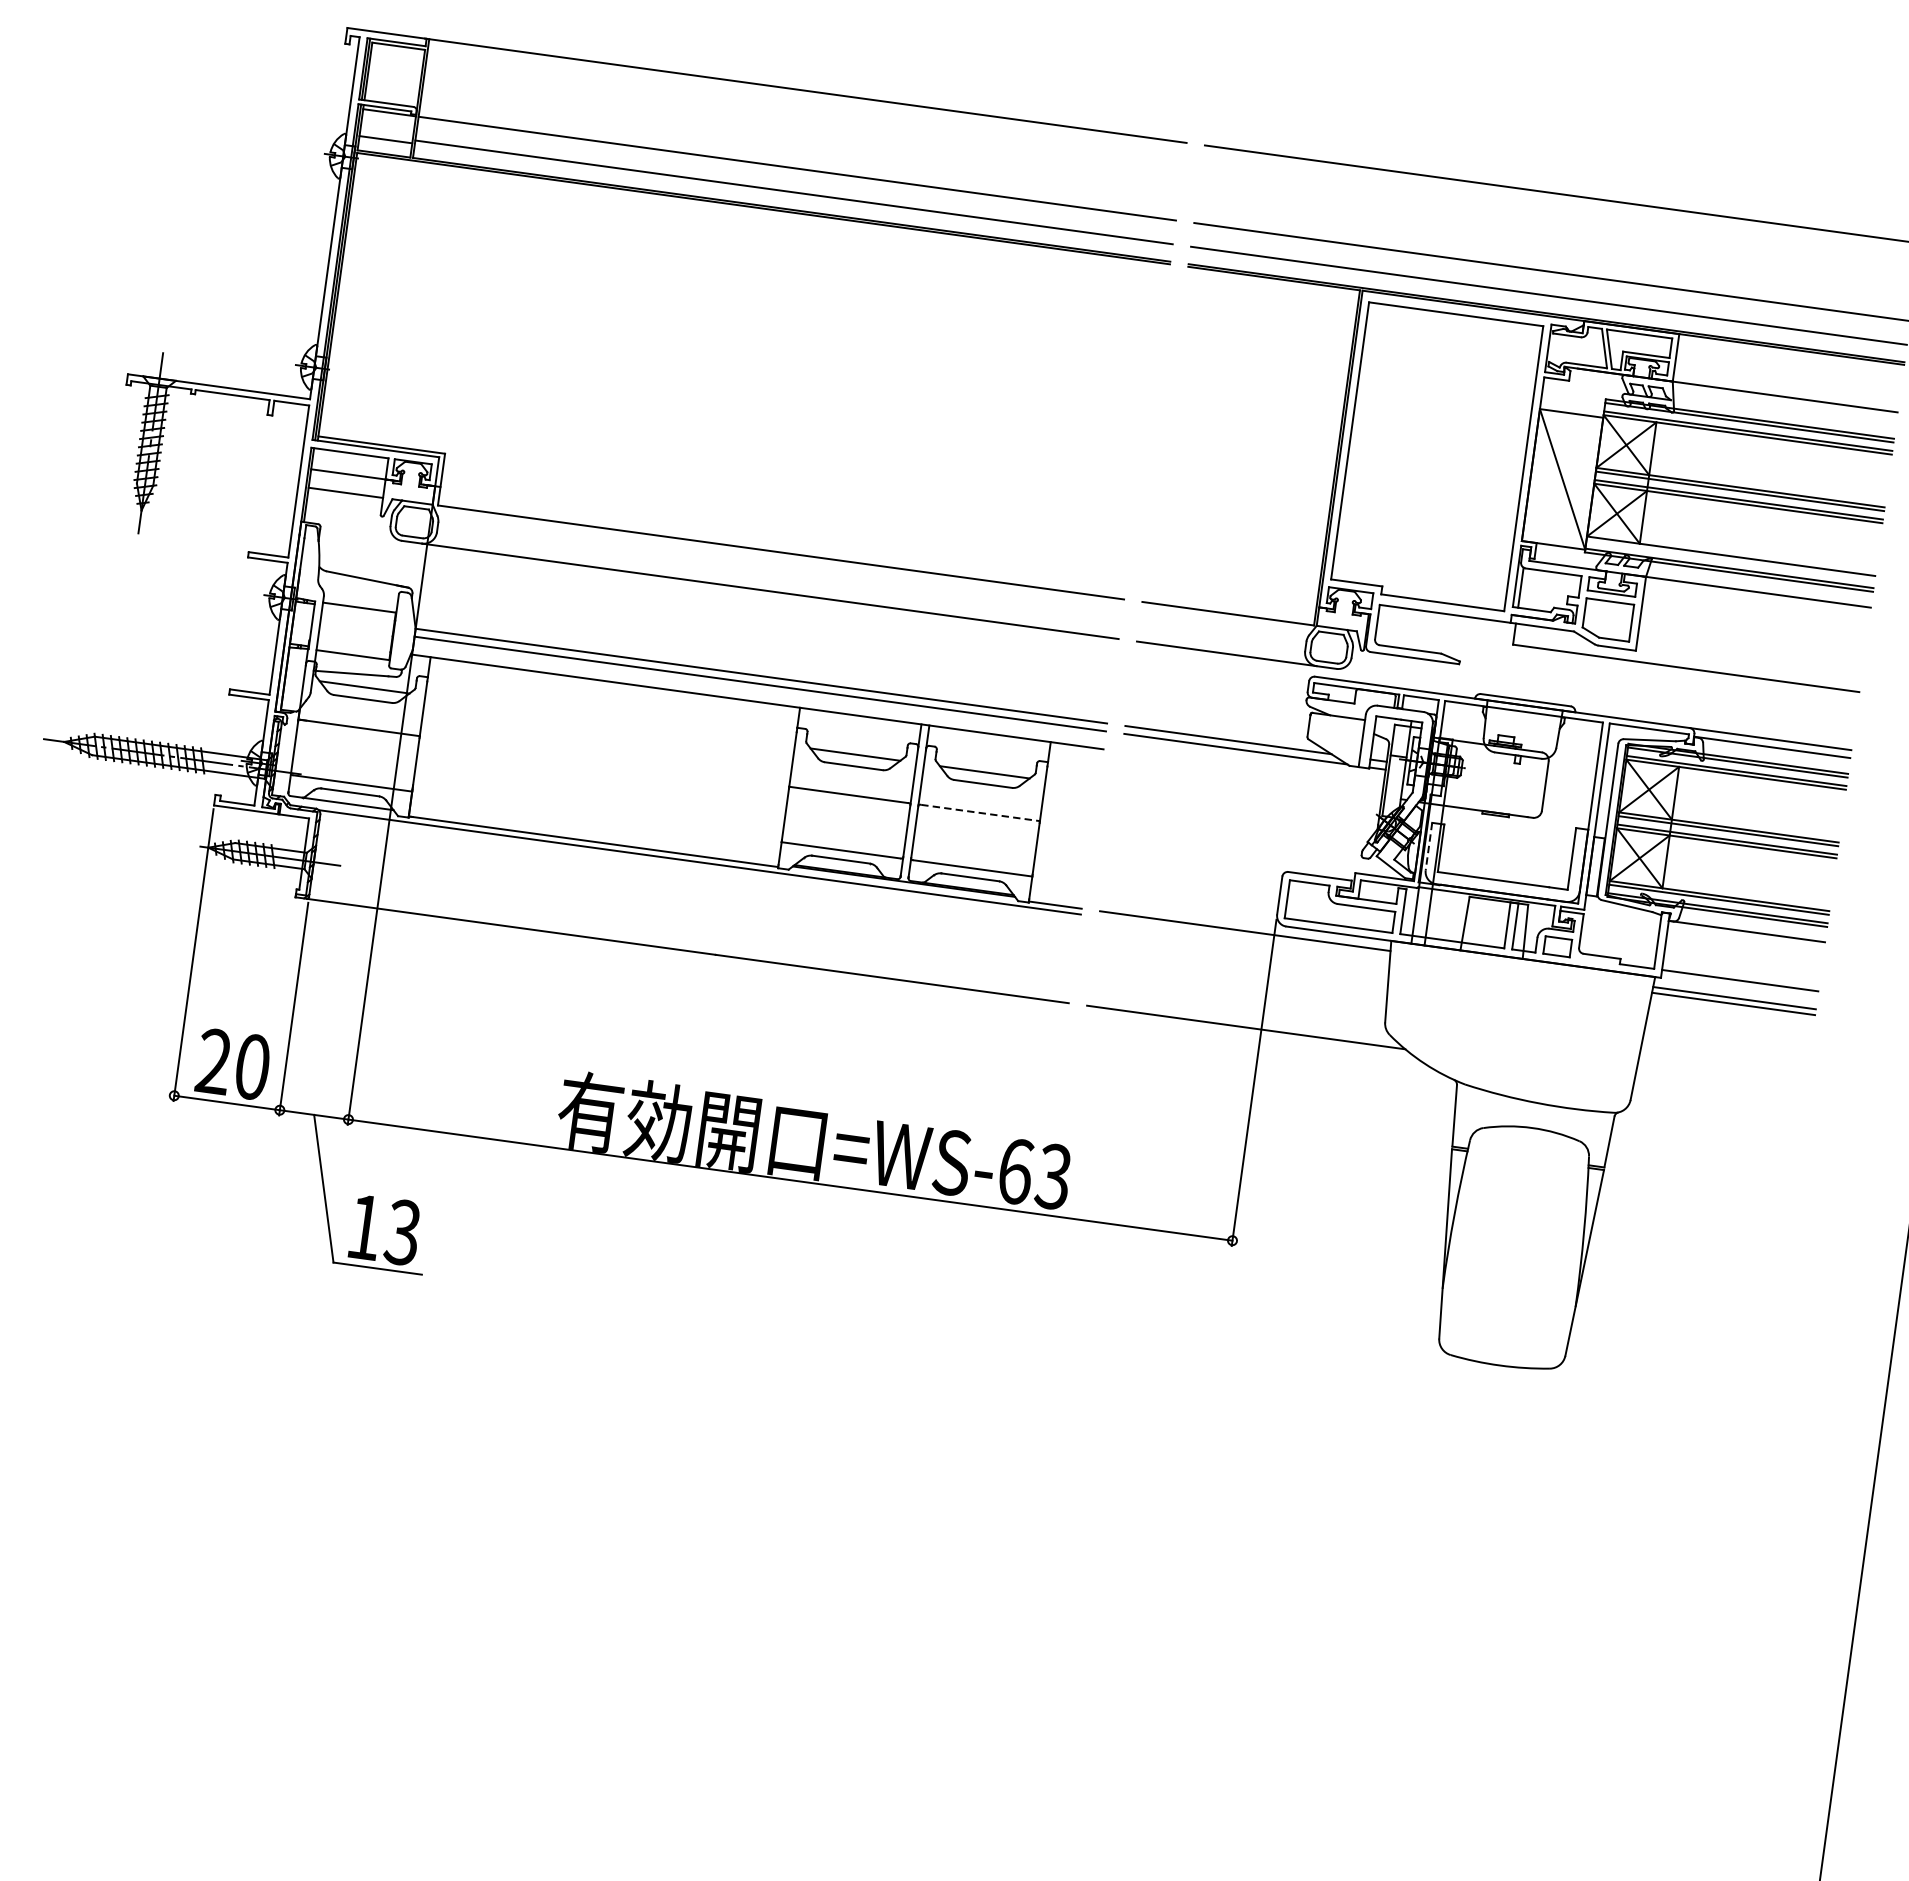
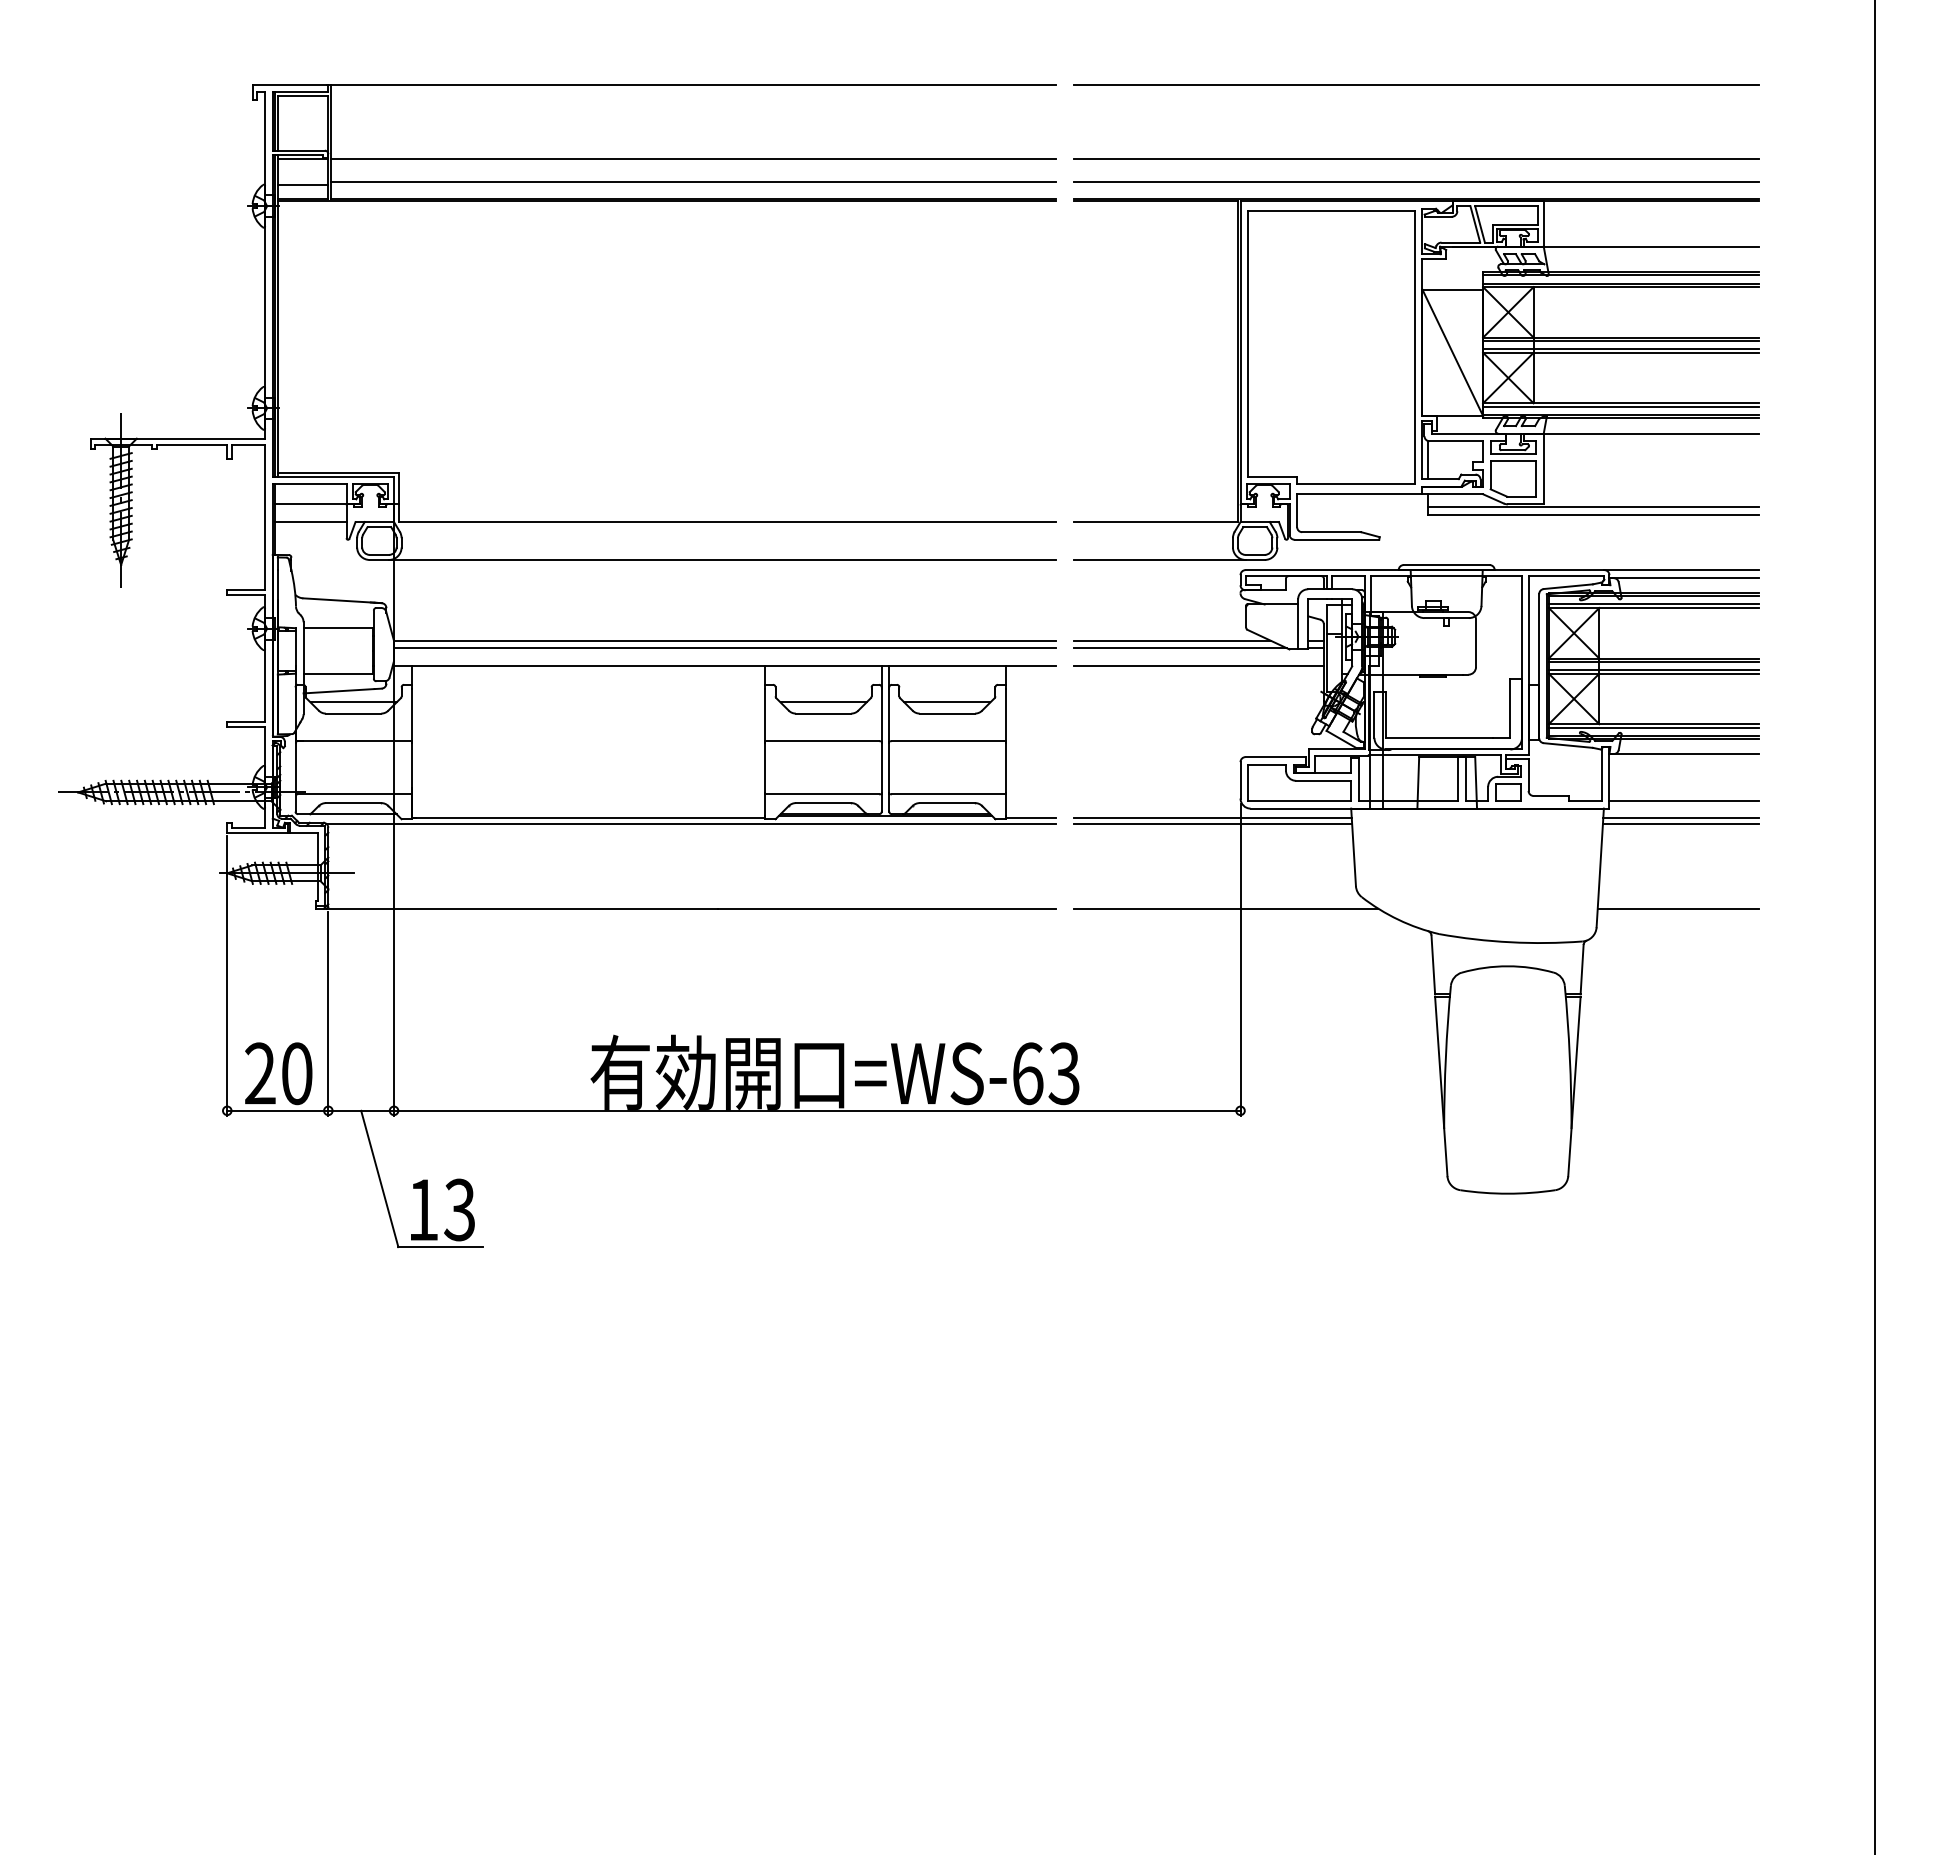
line: (1731, 559) -> (1621, 406), added
line: (1687, 660) -> (1593, 506), added
line: (1252, 769) -> (1198, 665), added
line: (980, 813) -> (948, 741), dashed -> solid
line: (1428, 847) -> (1374, 715), dashed -> solid
line: (1244, 936) -> (1212, 823), added
line: (1718, 1092) -> (1678, 908), added

